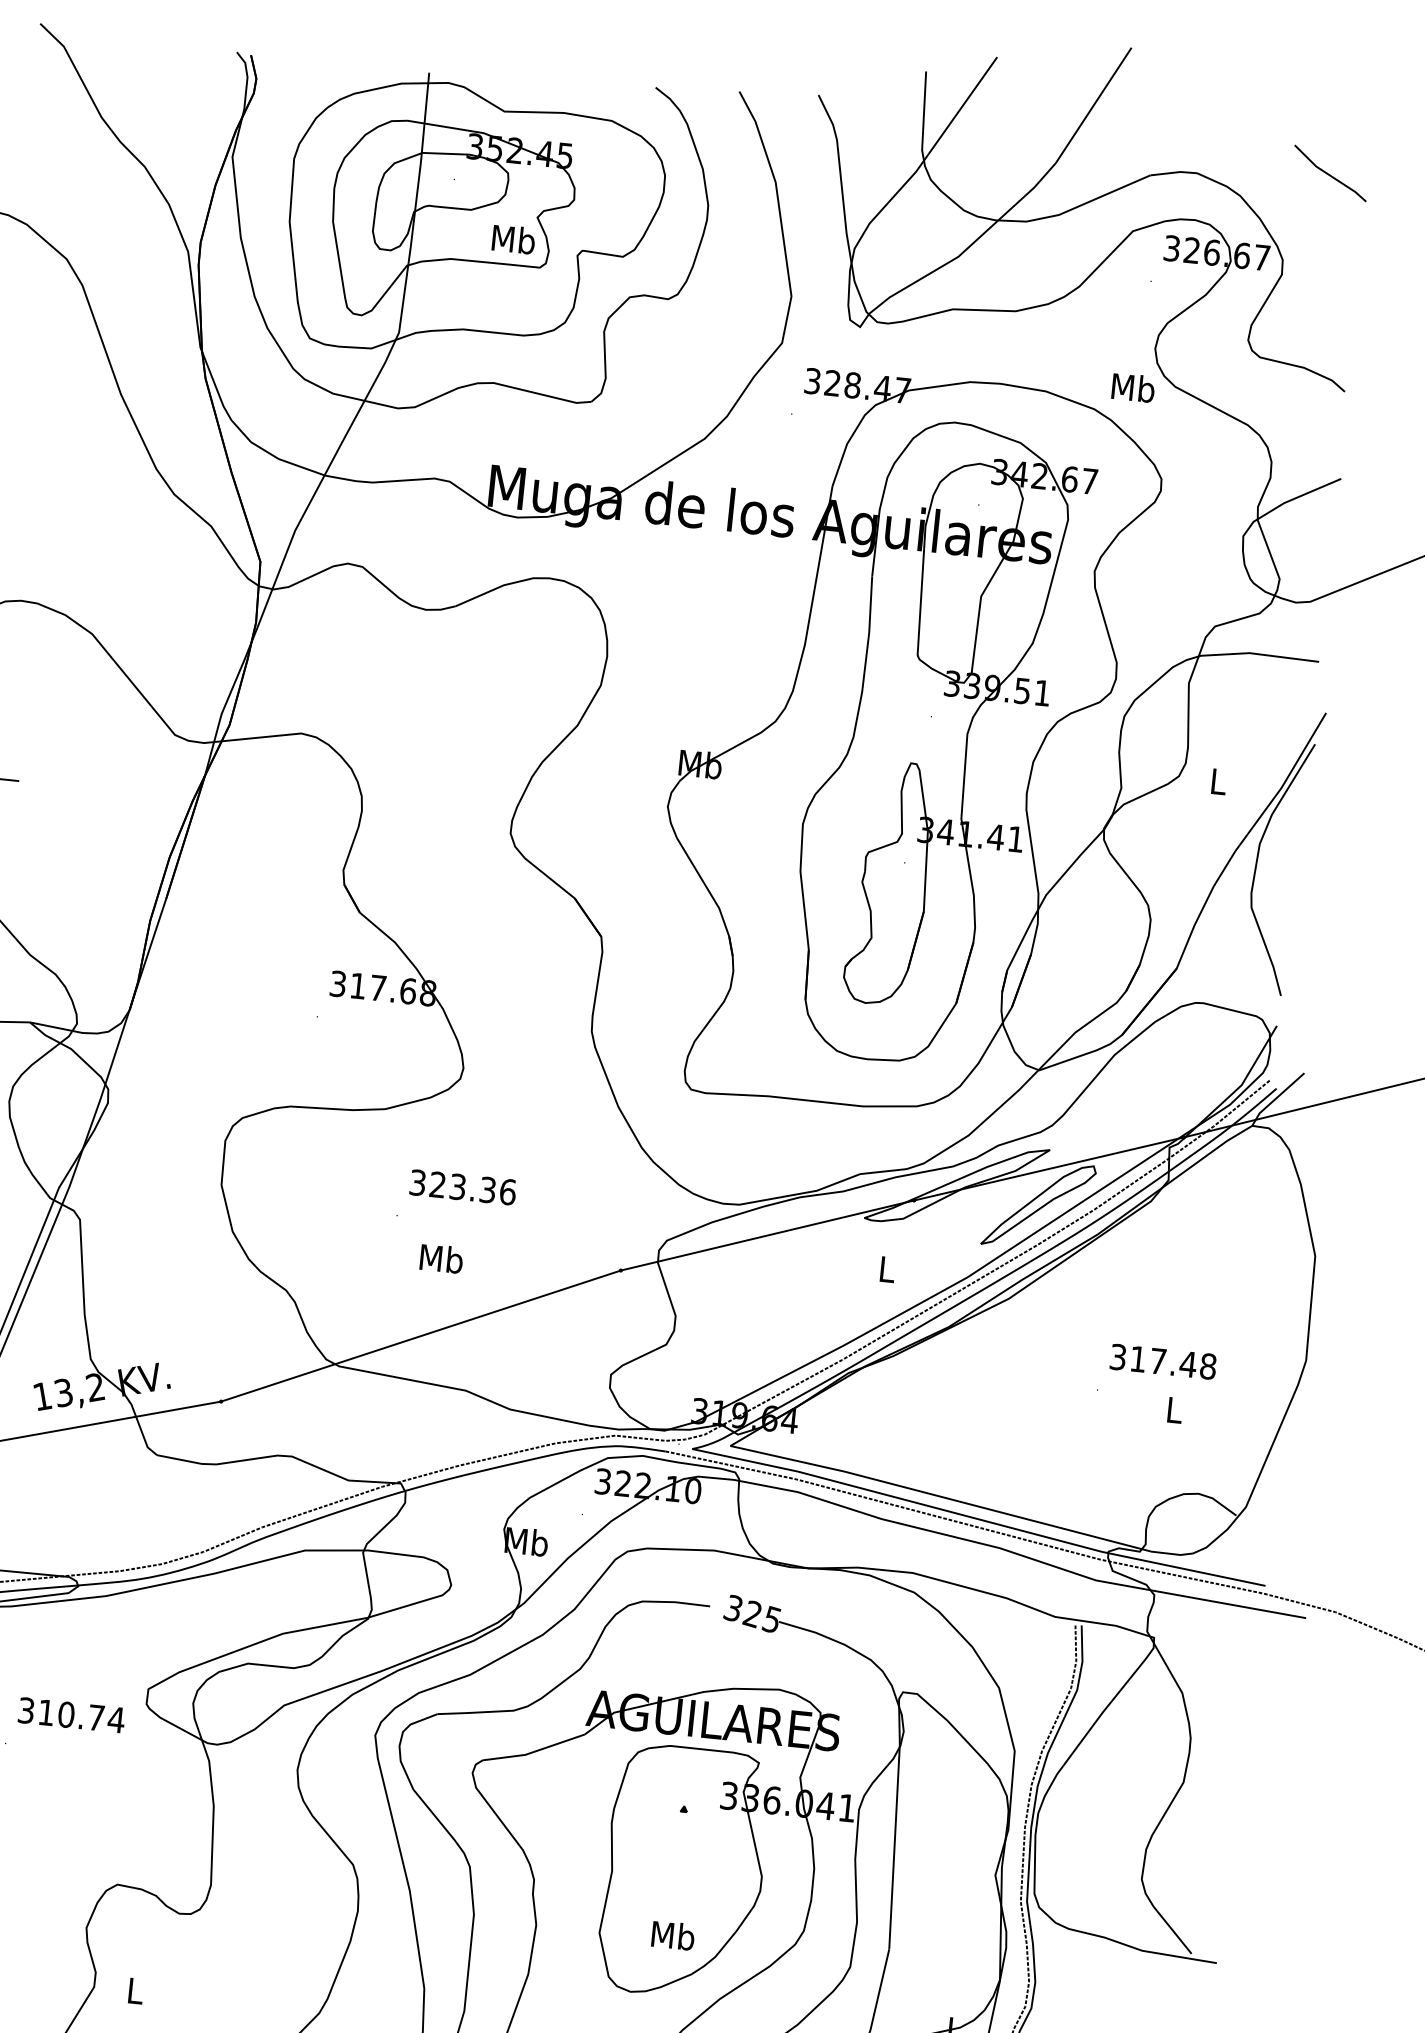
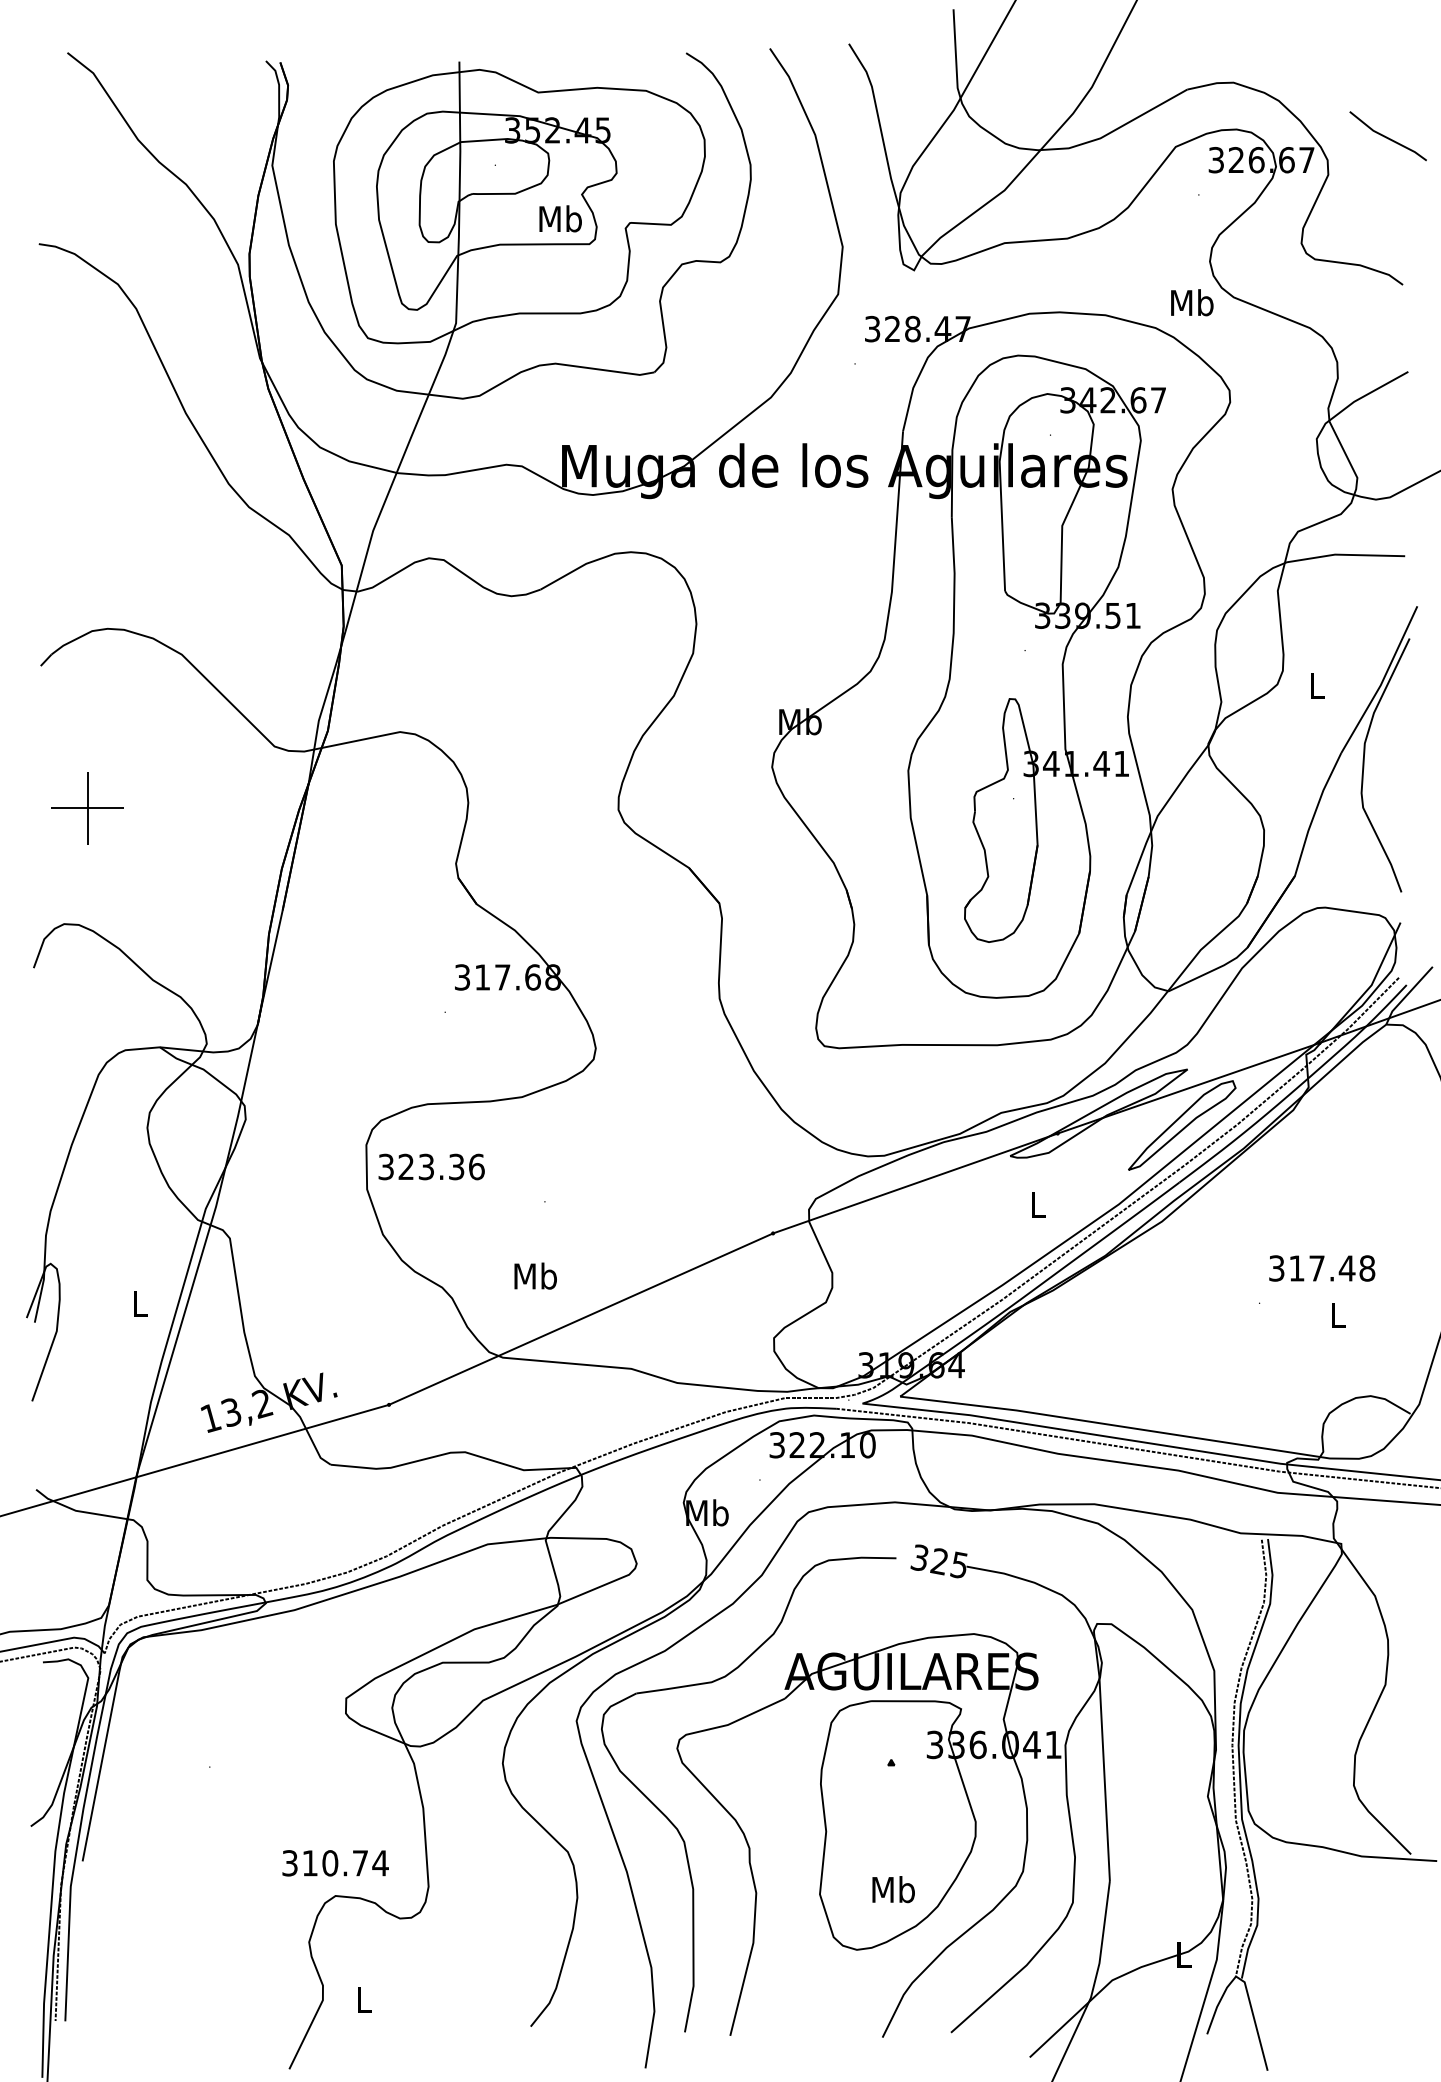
line: (1328, 173) -> (1386, 136), moved
text: (462, 1186) -> (431, 1166), moved
text: (441, 1258) -> (535, 1275), moved
text: (71, 1715) -> (335, 1863), moved

